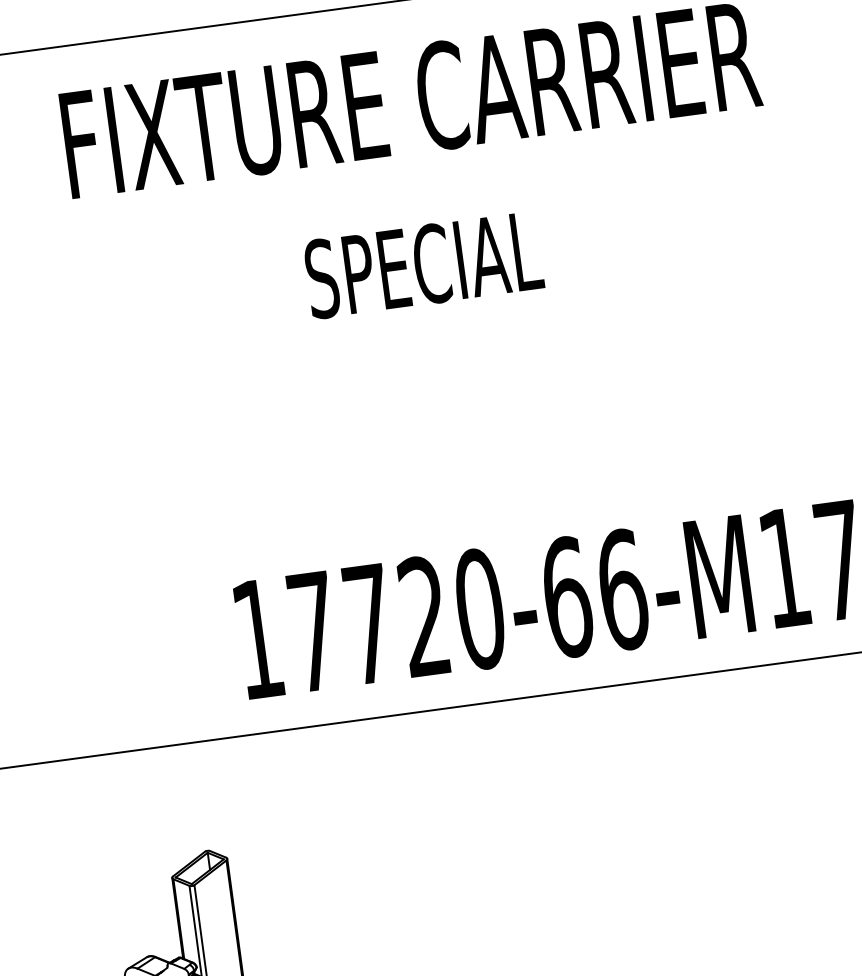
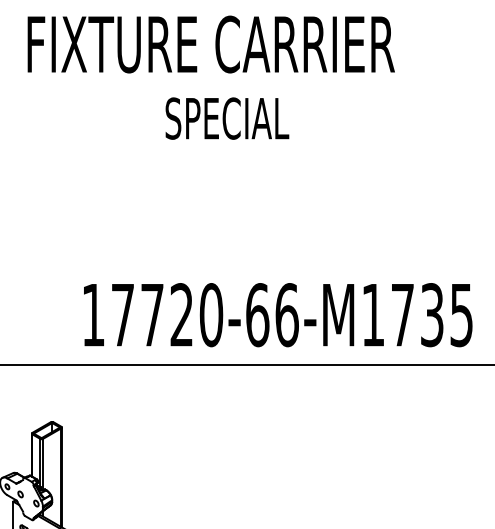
text: (424, 264) -> (227, 118), moved

